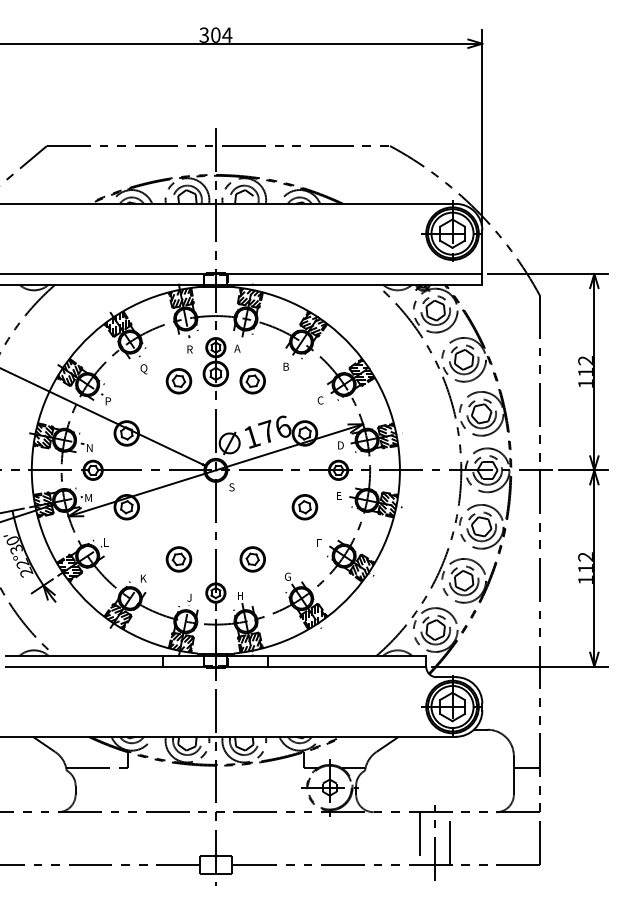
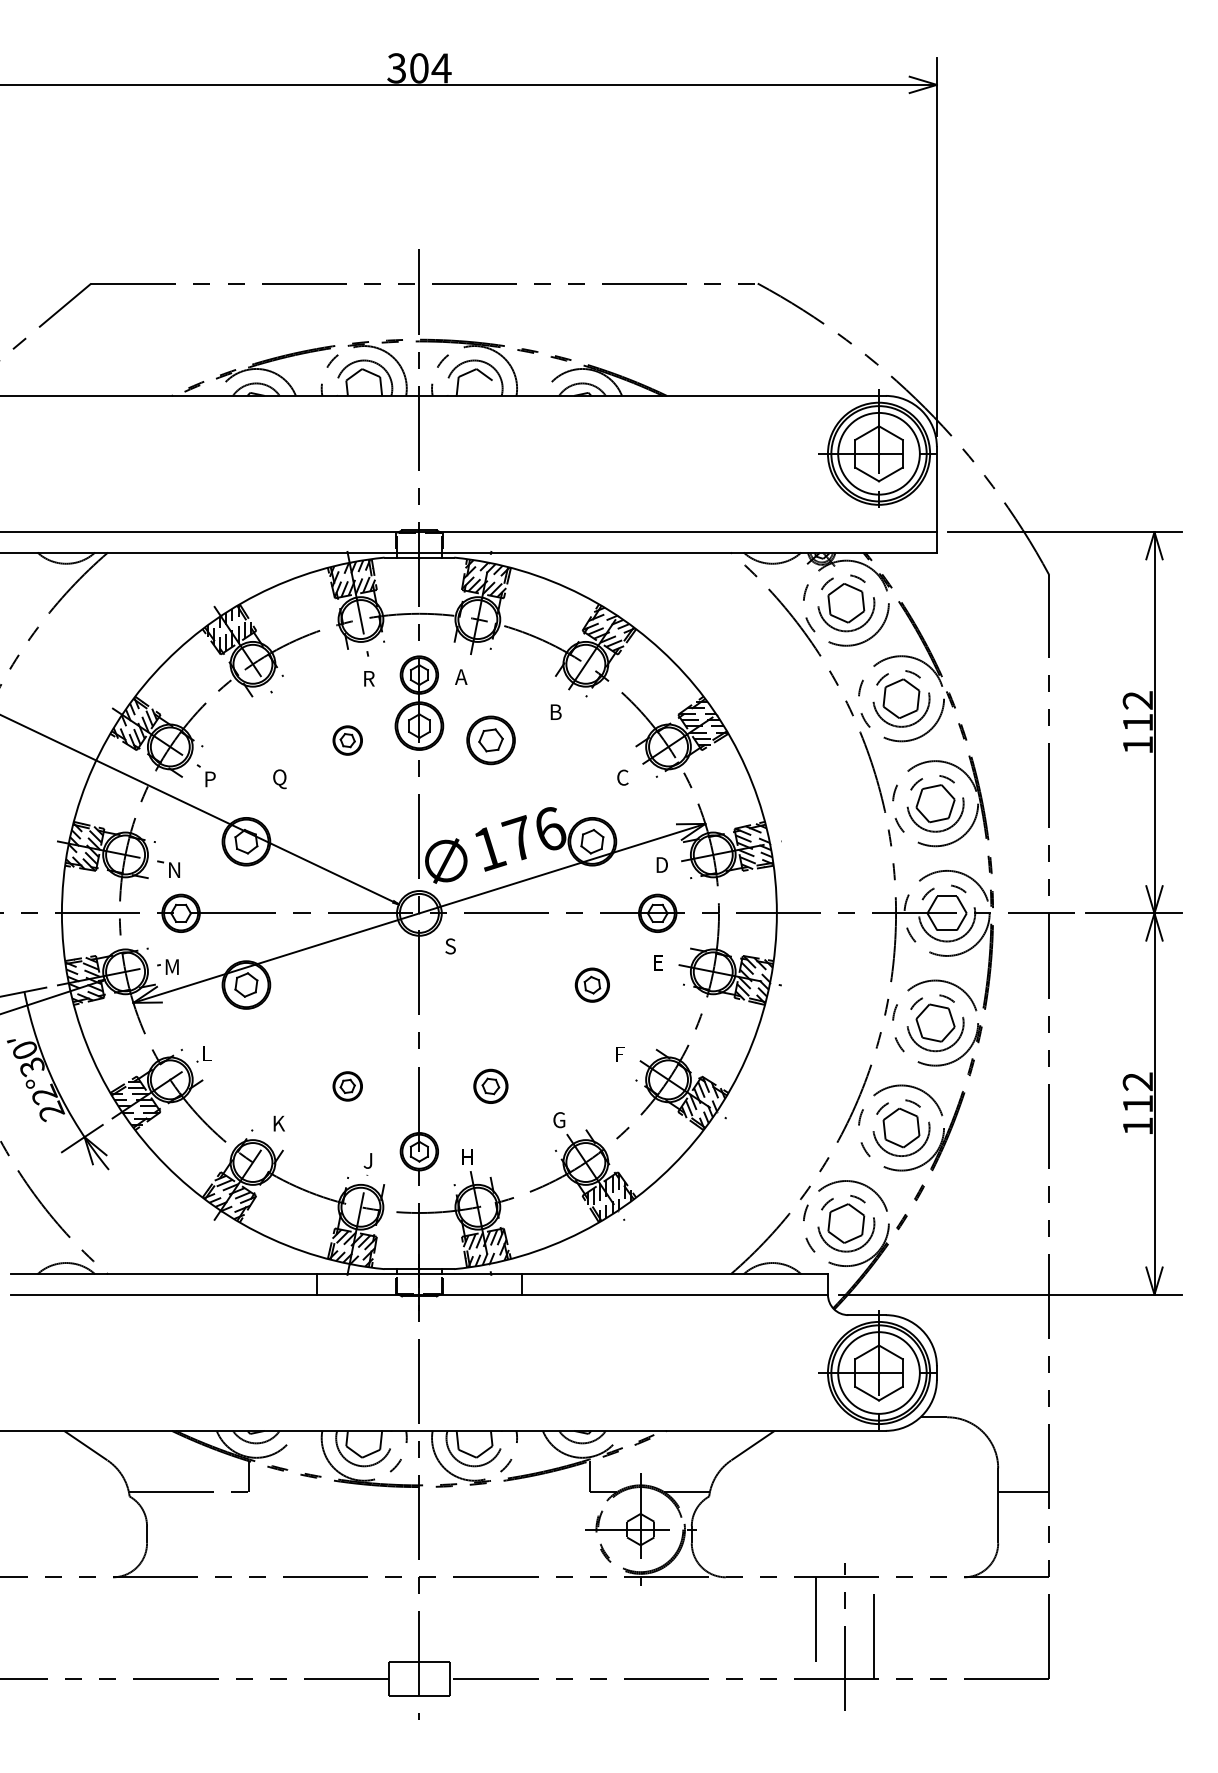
text: (143, 369) -> (278, 779), moved
part: (178, 381) -> (346, 740), size x0.6
part: (304, 507) -> (591, 985), size x0.7
part: (178, 559) -> (346, 1086), size x0.6
part: (252, 559) -> (490, 1086), size x0.7

